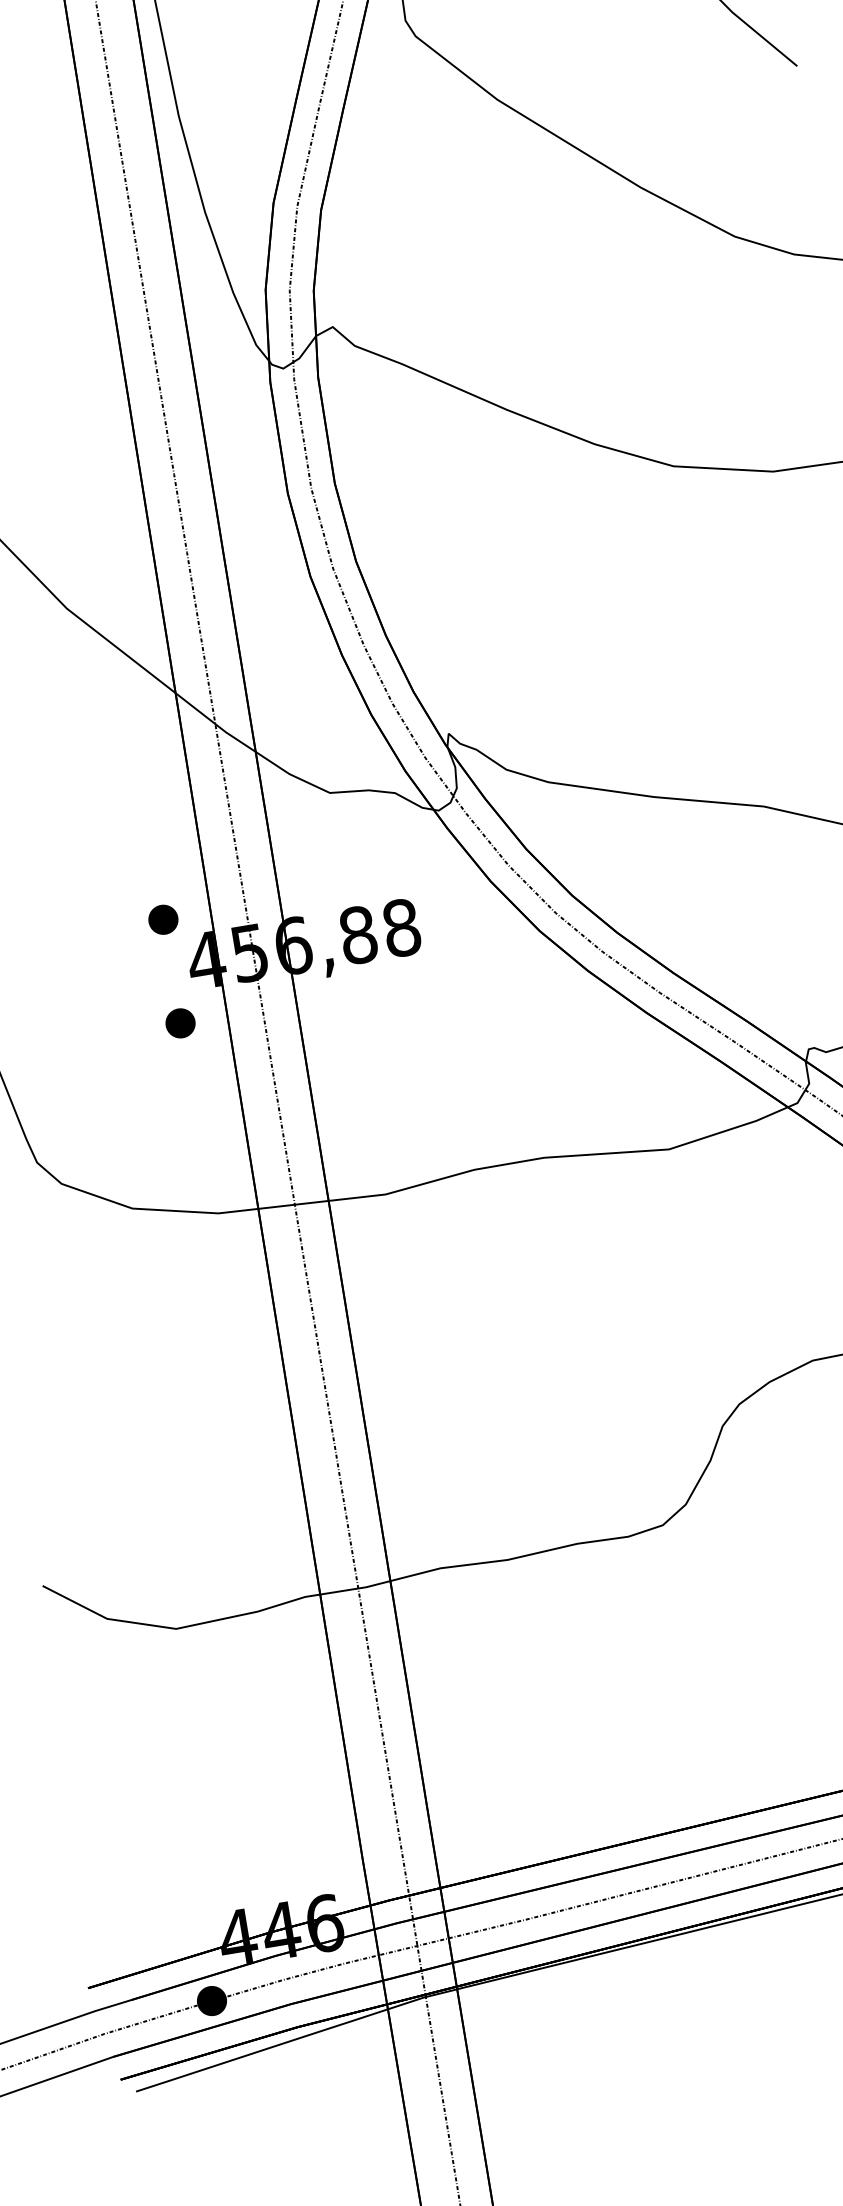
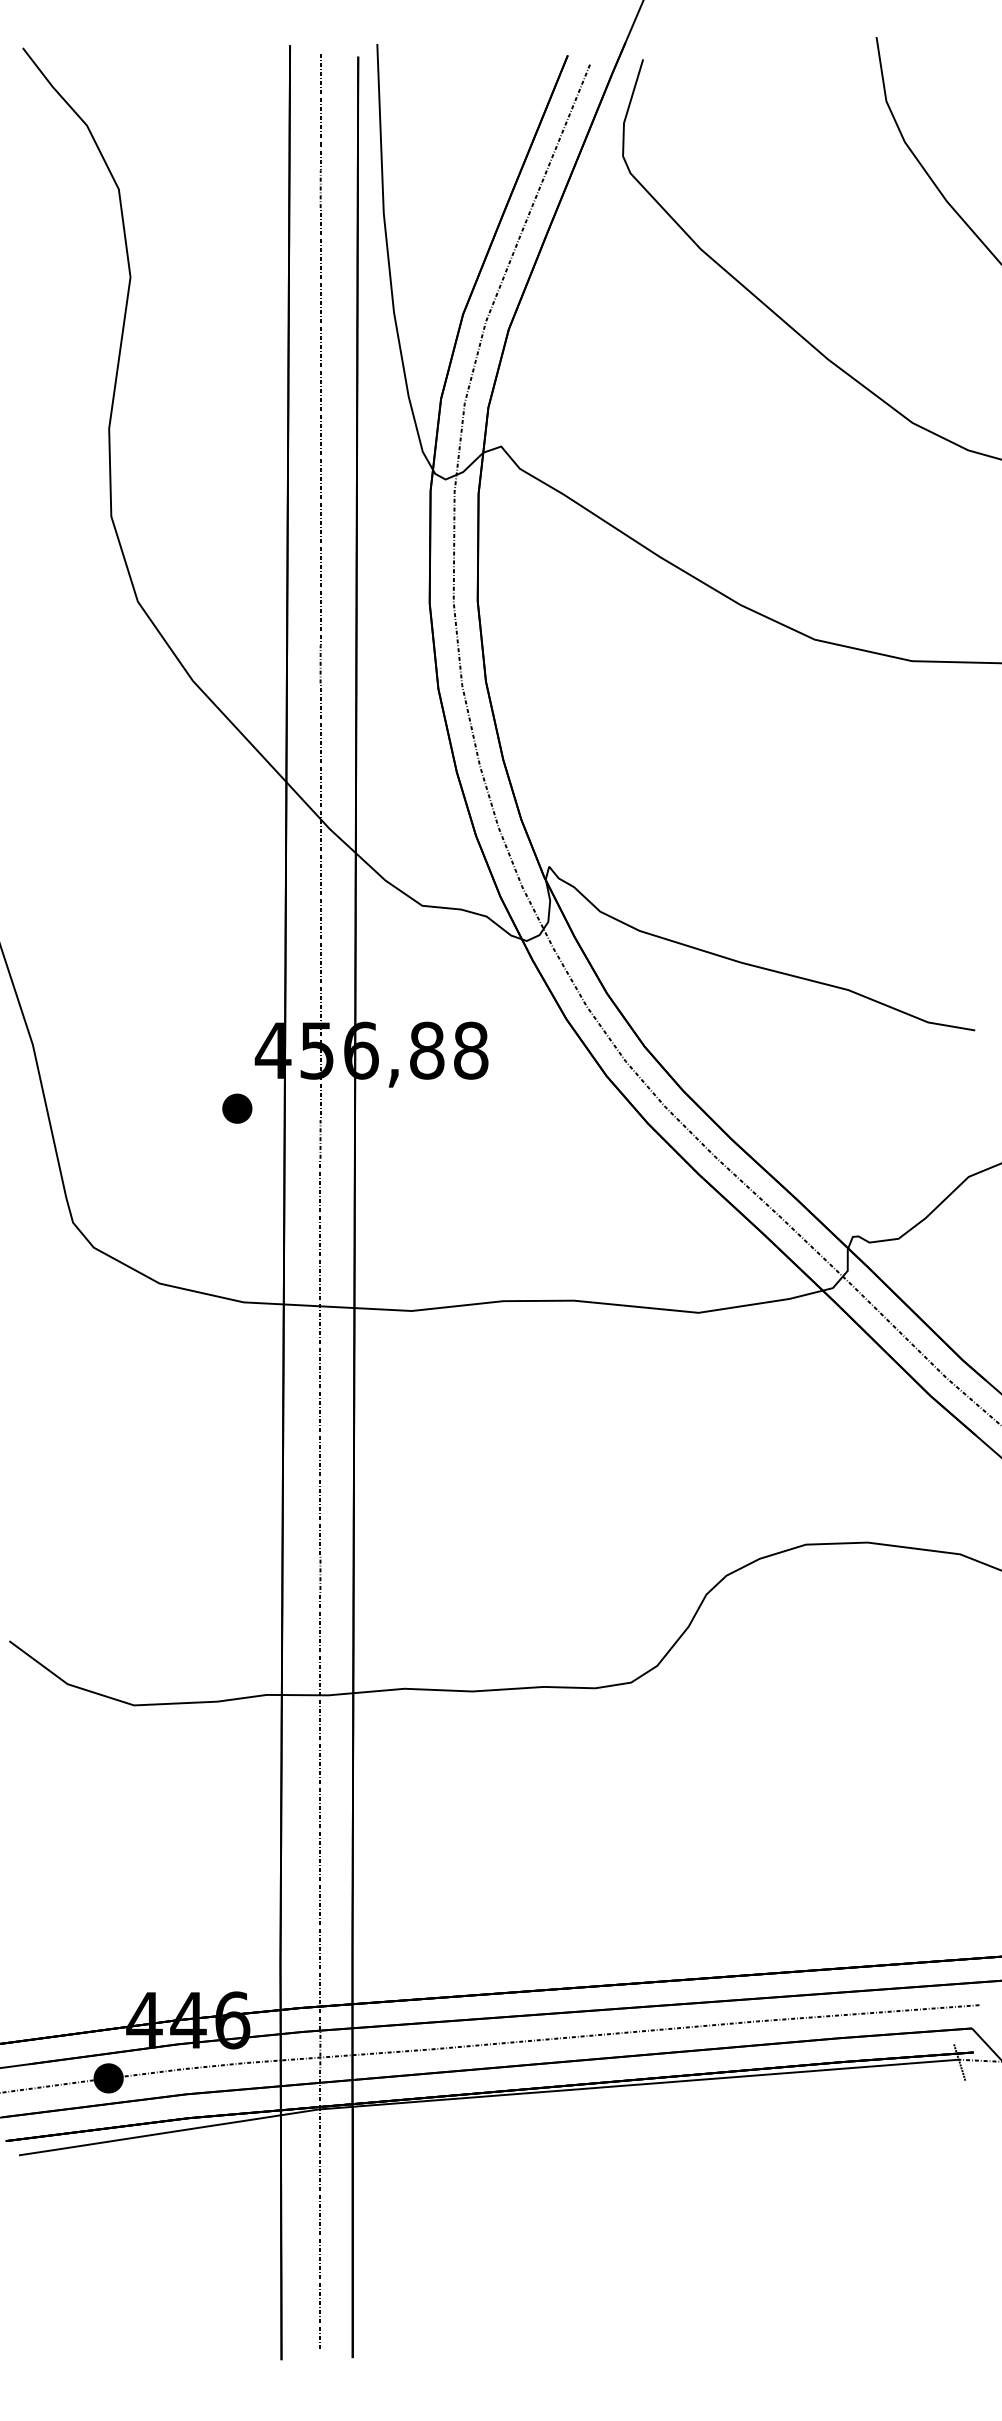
part: (163, 919) -> (237, 1003), removed

